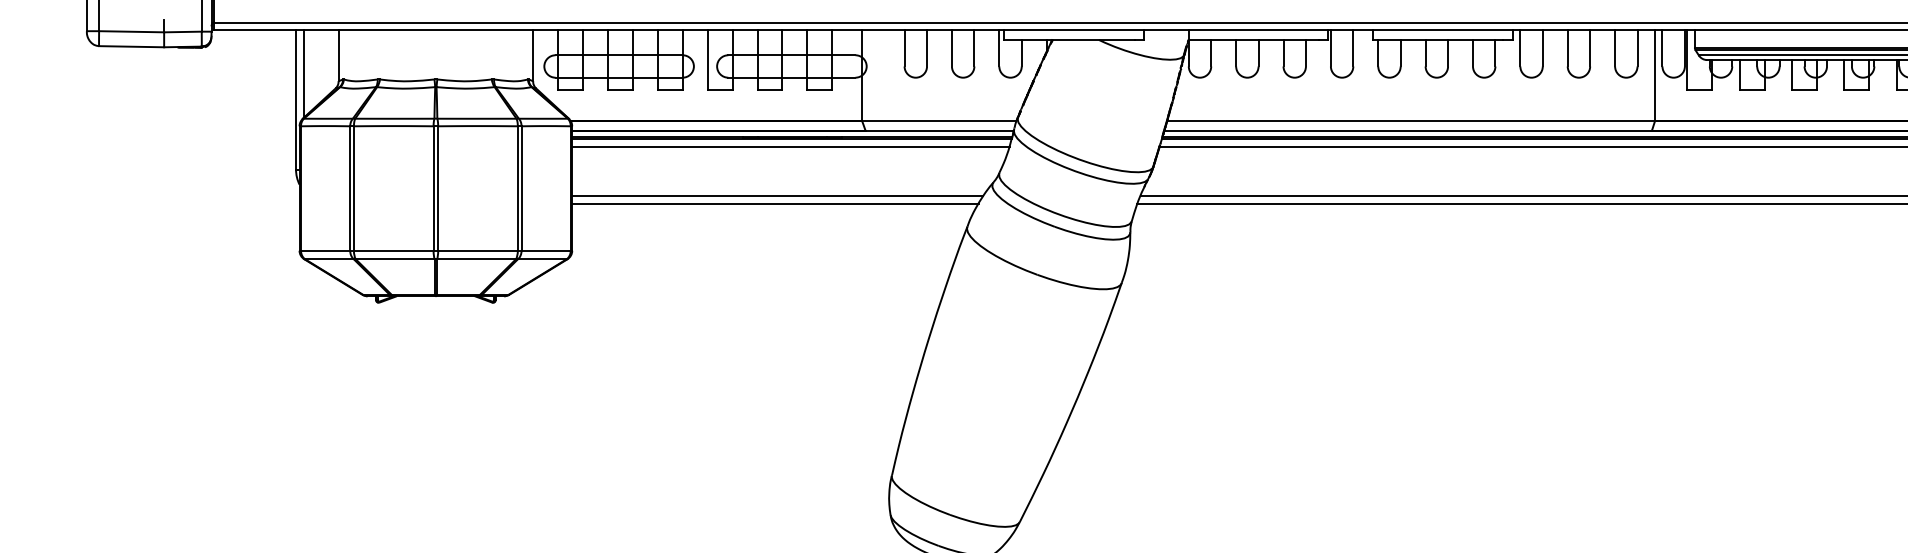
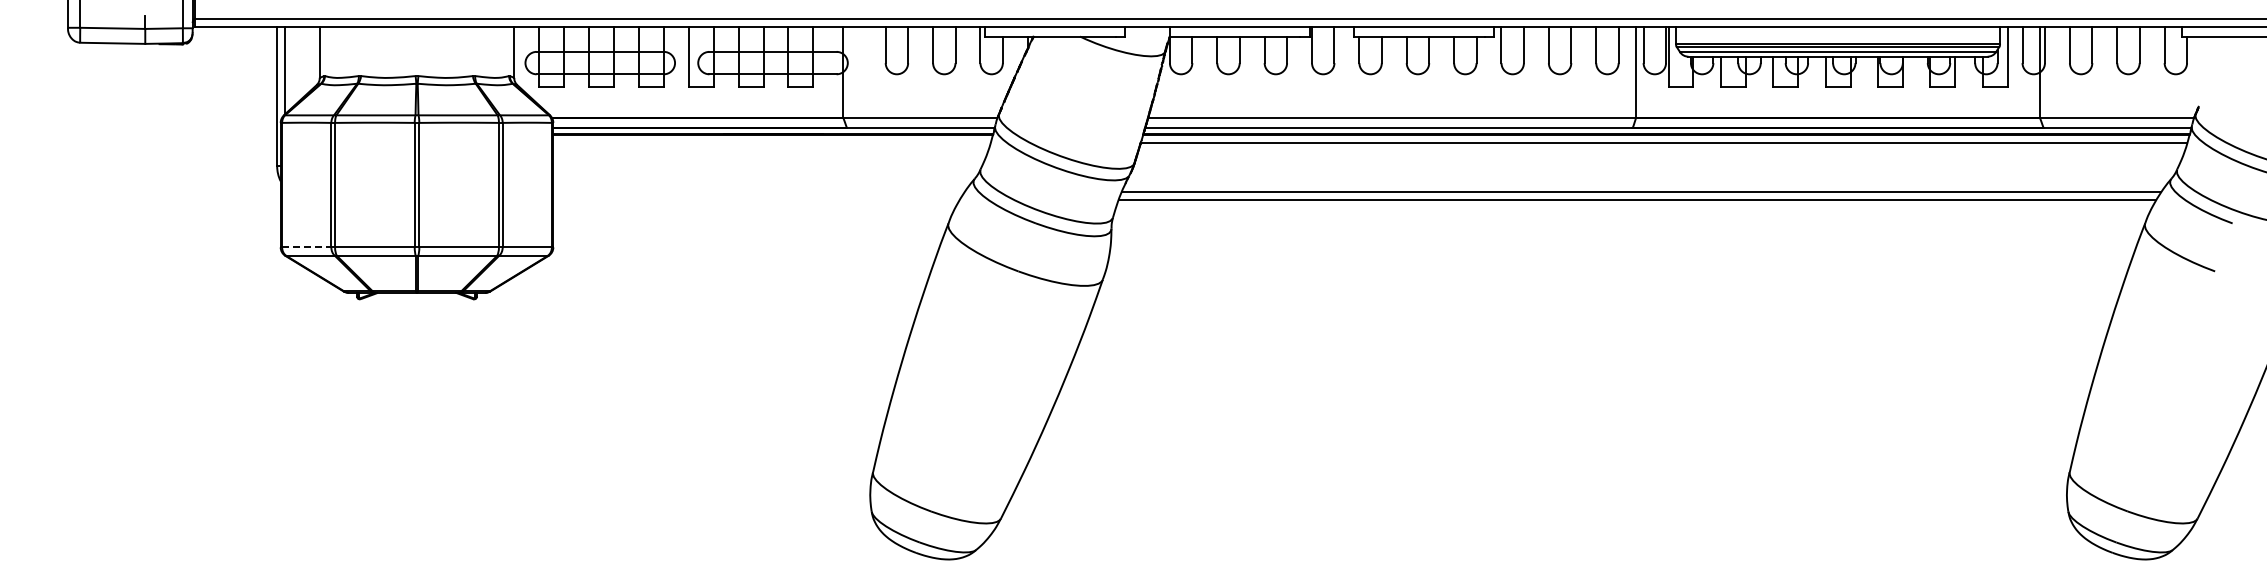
line: (790, 146) -> (771, 143), removed
line: (777, 195) -> (758, 192), removed
line: (775, 203) -> (756, 200), removed
line: (325, 250) -> (306, 247), solid -> dashed

